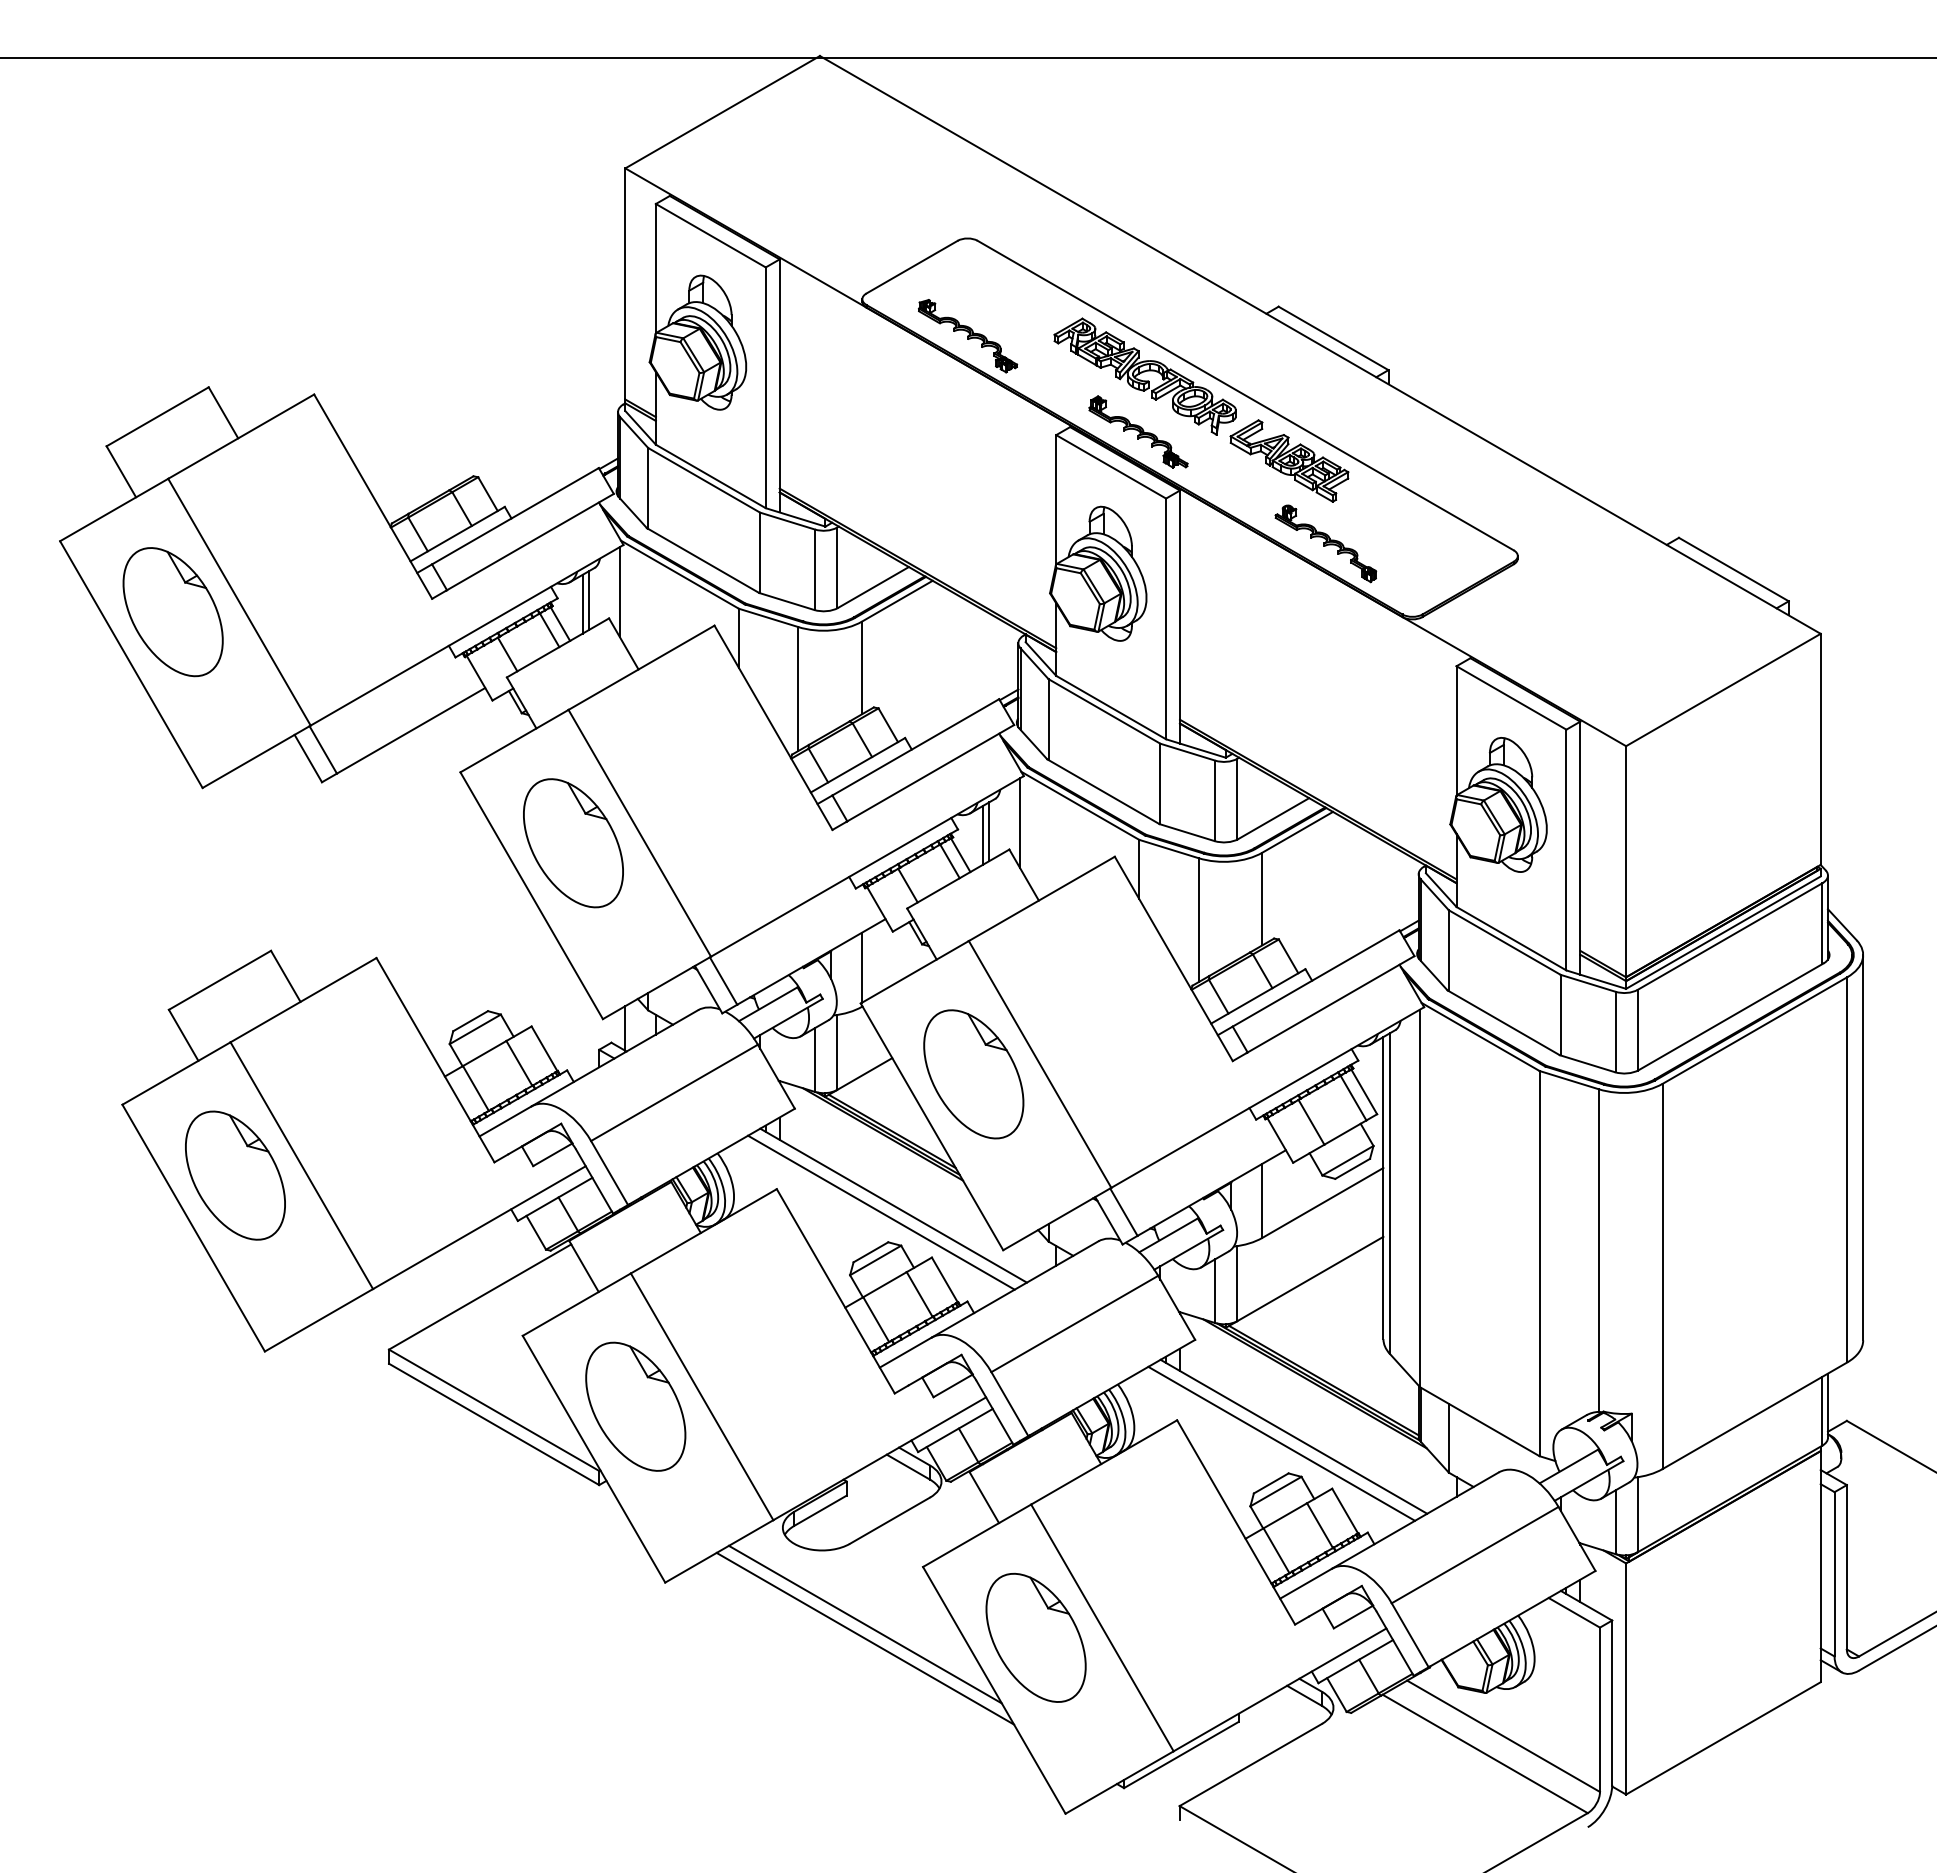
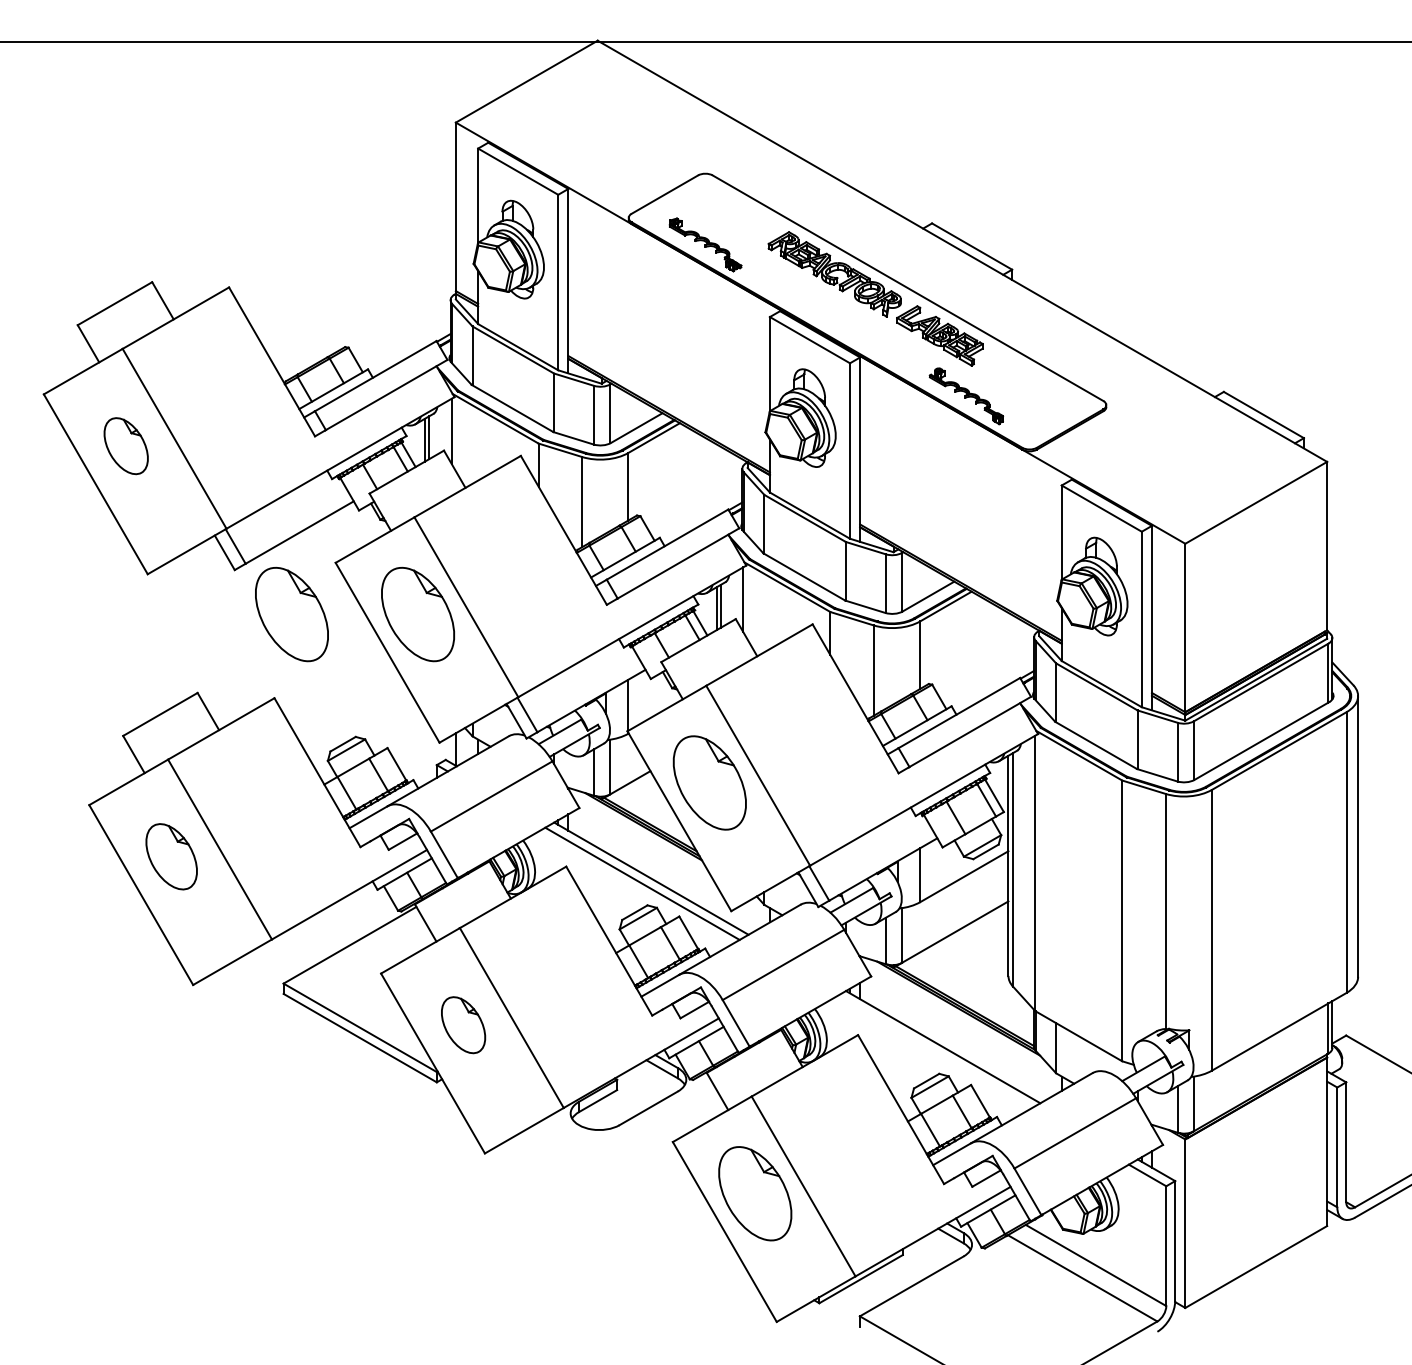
part: (1138, 431) -> (829, 314), removed
part: (172, 612) -> (125, 446), size x0.6
part: (400, 843) -> (291, 614), added
part: (235, 1175) -> (171, 856), size x0.7
part: (635, 1406) -> (463, 1025), size x0.6
line: (1281, 1443) -> (934, 1052), removed
line: (864, 1624) -> (630, 1183), removed
line: (865, 1638) -> (630, 1194), removed

